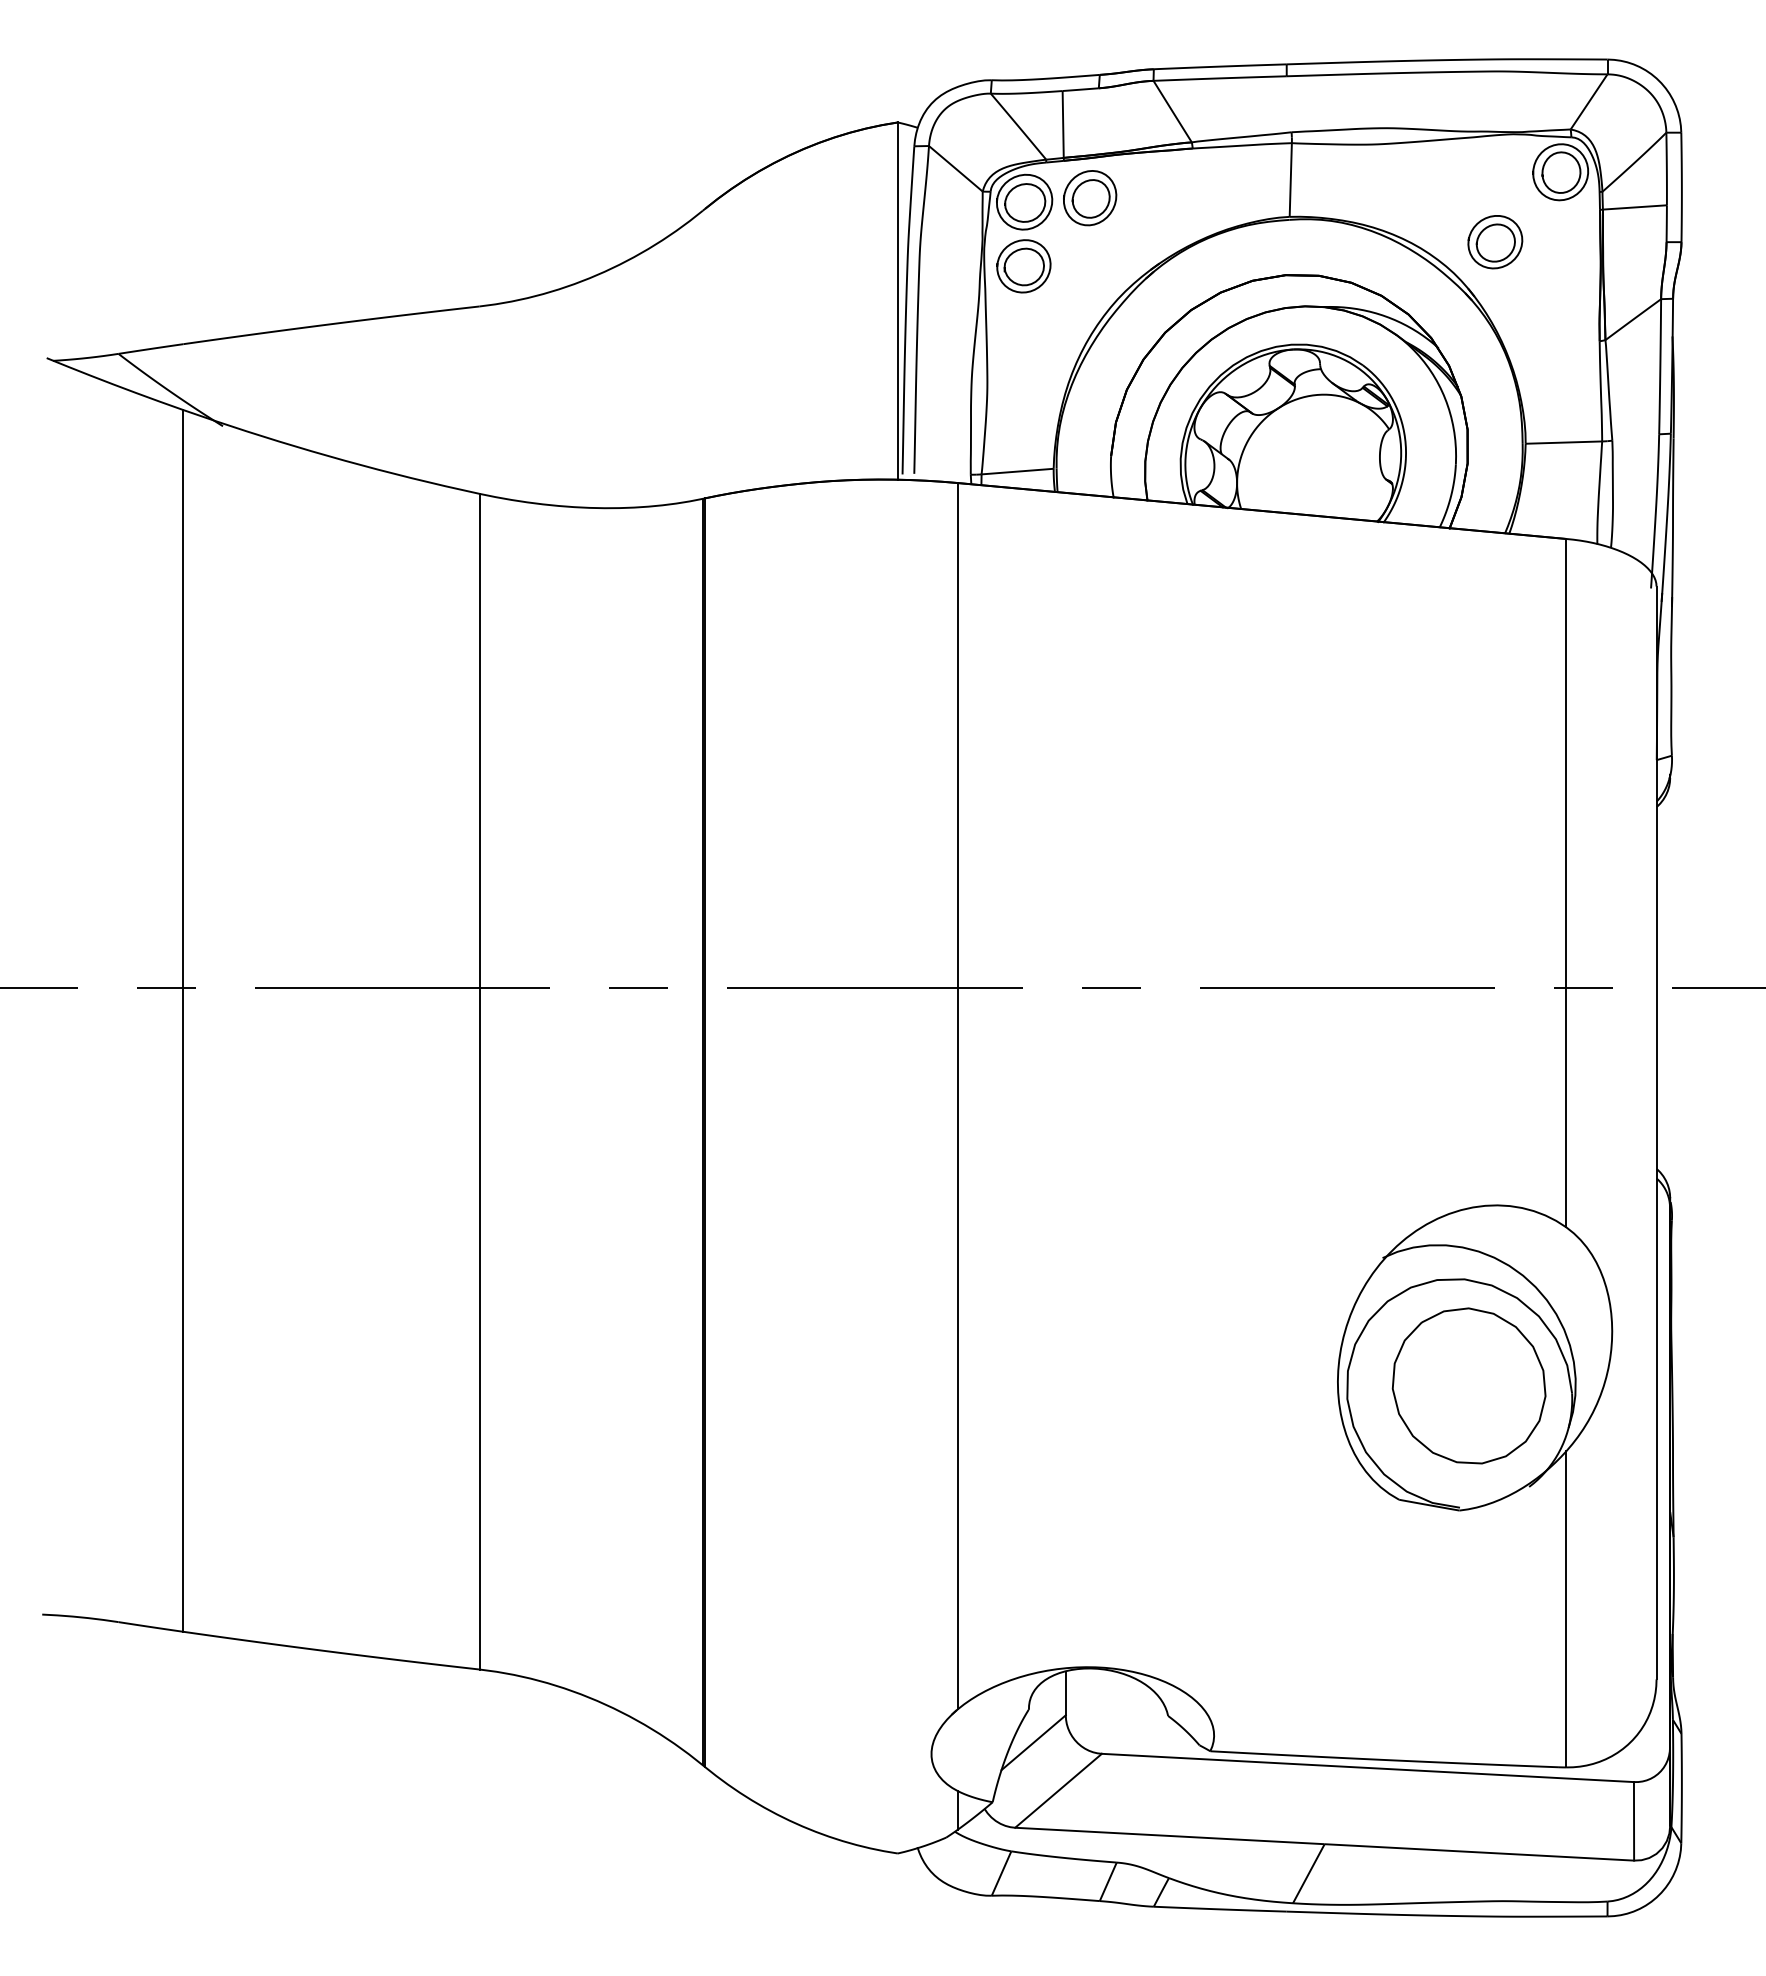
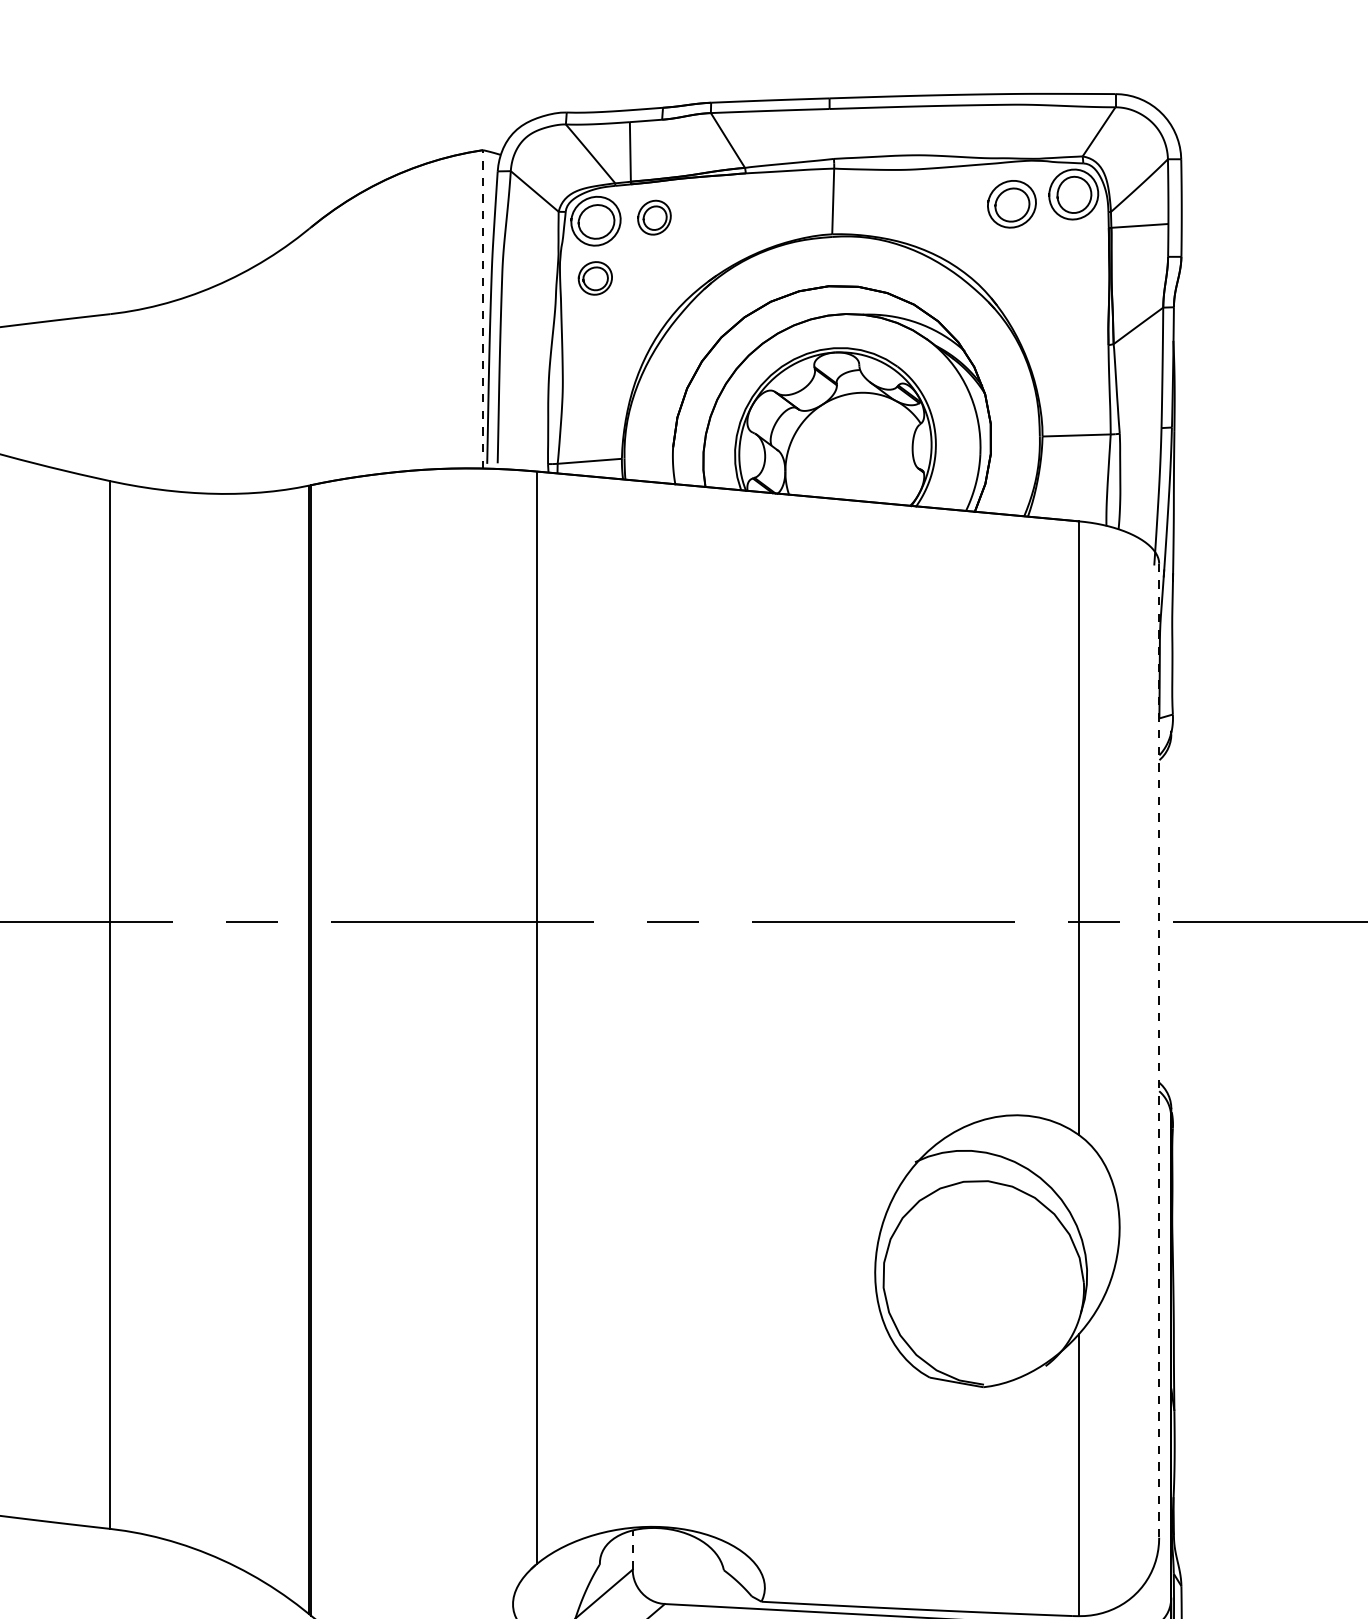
part: (1090, 198) -> (654, 217), size x0.7
part: (1495, 242) -> (1012, 204), moved
part: (1023, 266) -> (595, 278), size x0.7
line: (897, 301) -> (482, 309), solid -> dashed
line: (1656, 1133) -> (1159, 1051), solid -> dashed
part: (1468, 1385) -> (991, 1275), removed
line: (1065, 1693) -> (632, 1550), solid -> dashed

